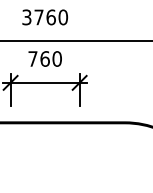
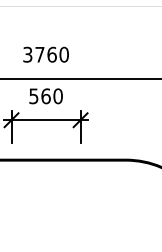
text: (32, 59) -> (33, 96), 760 -> 560

